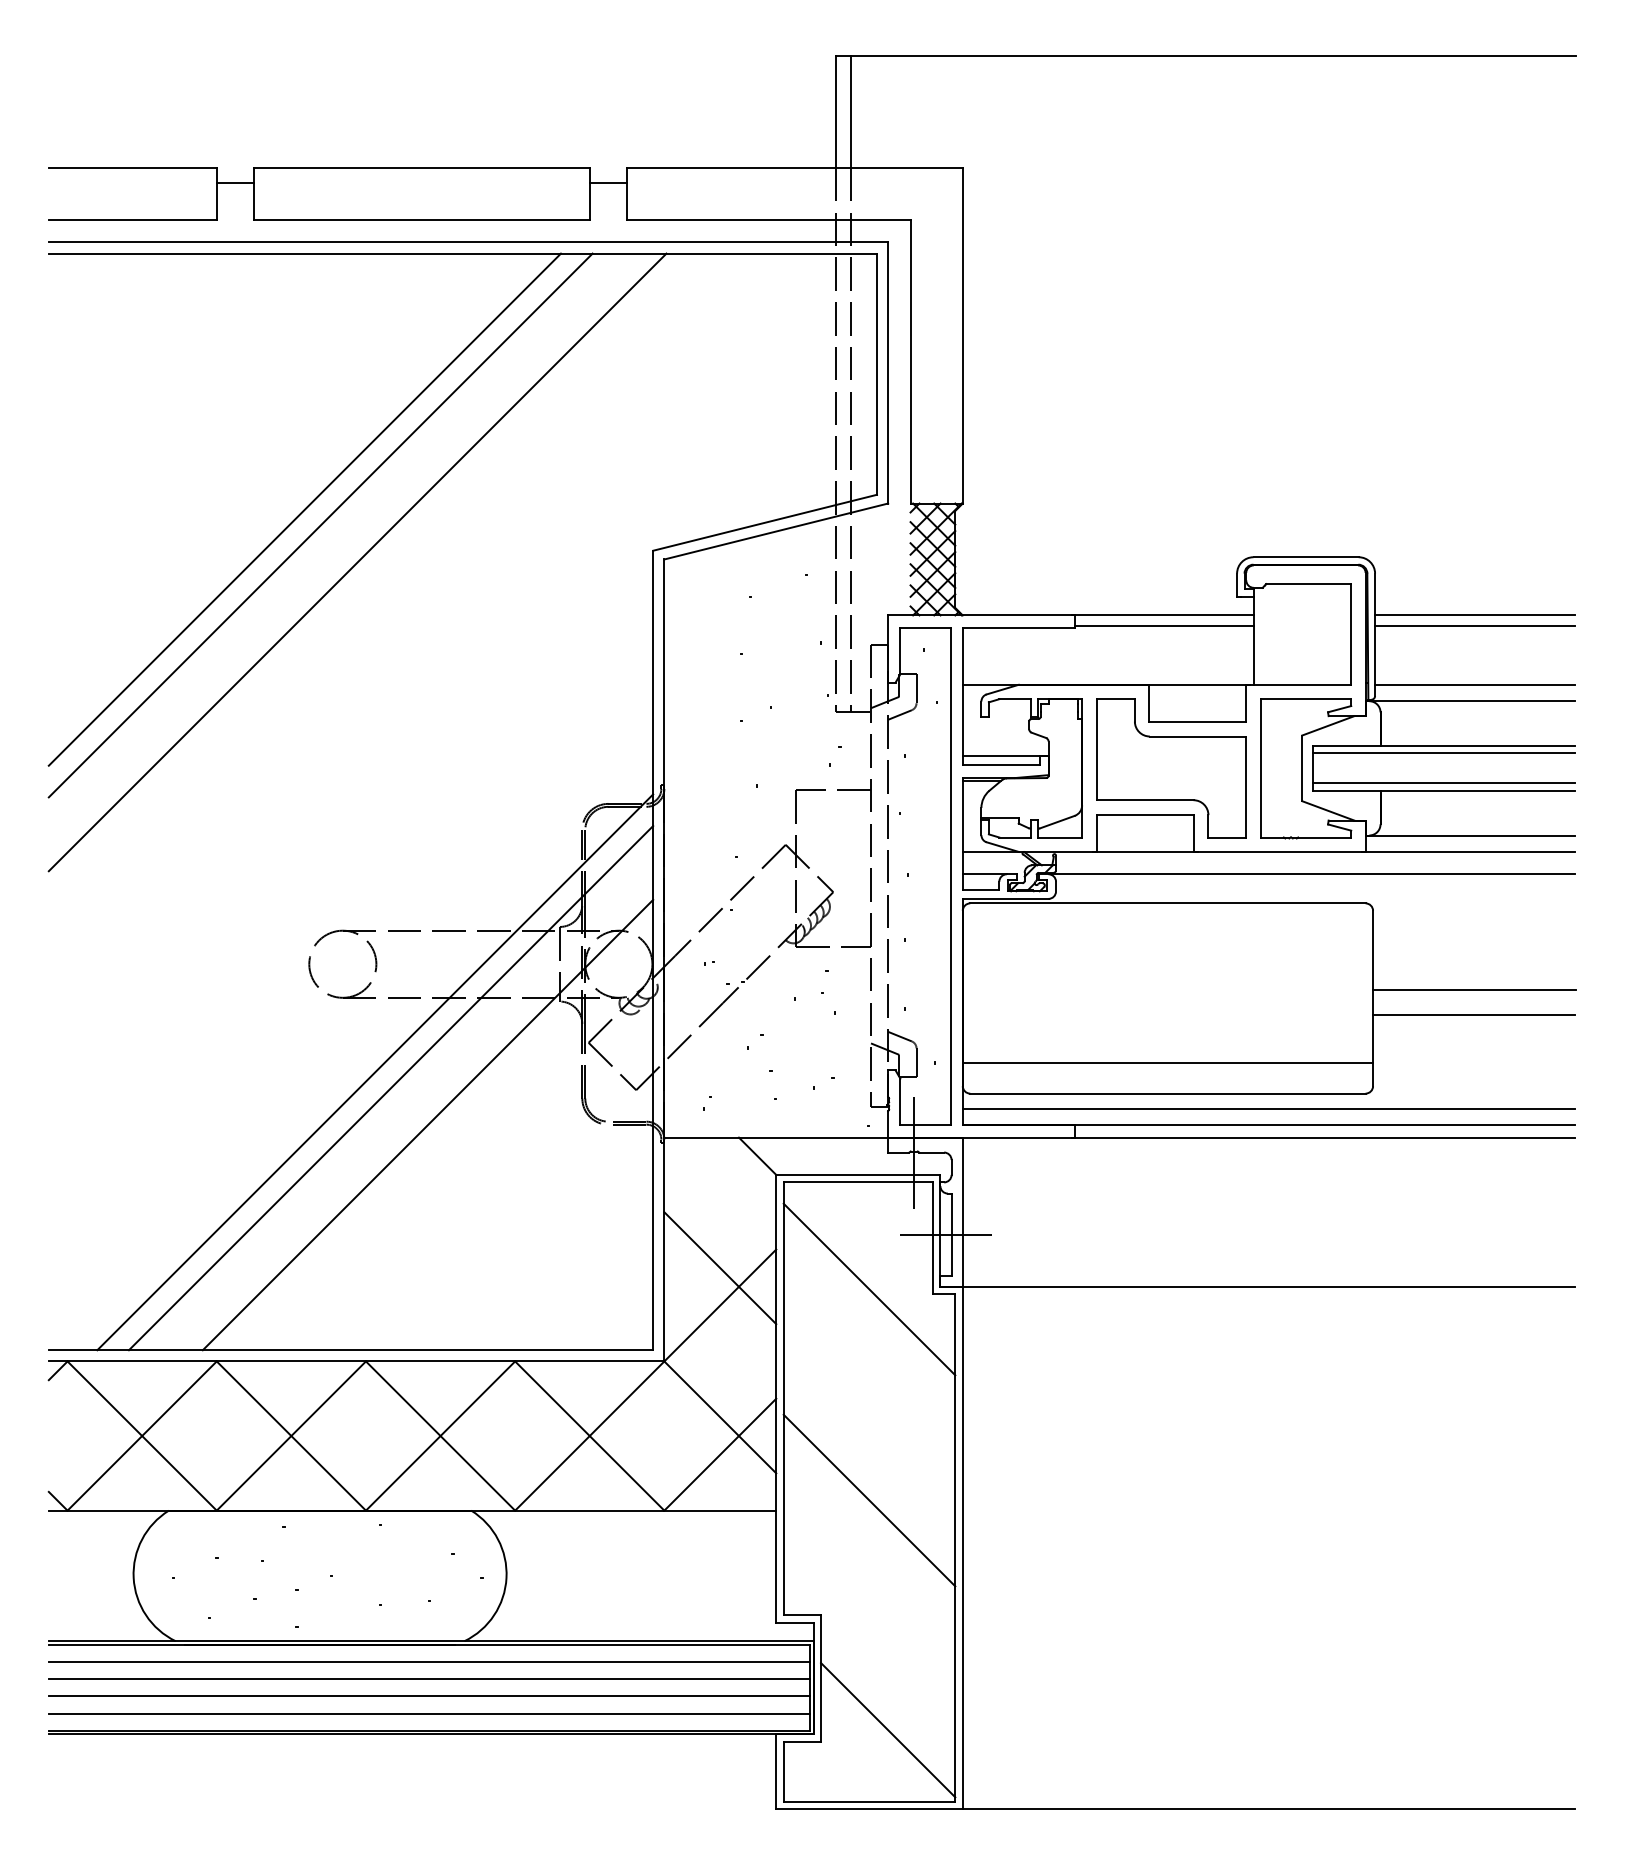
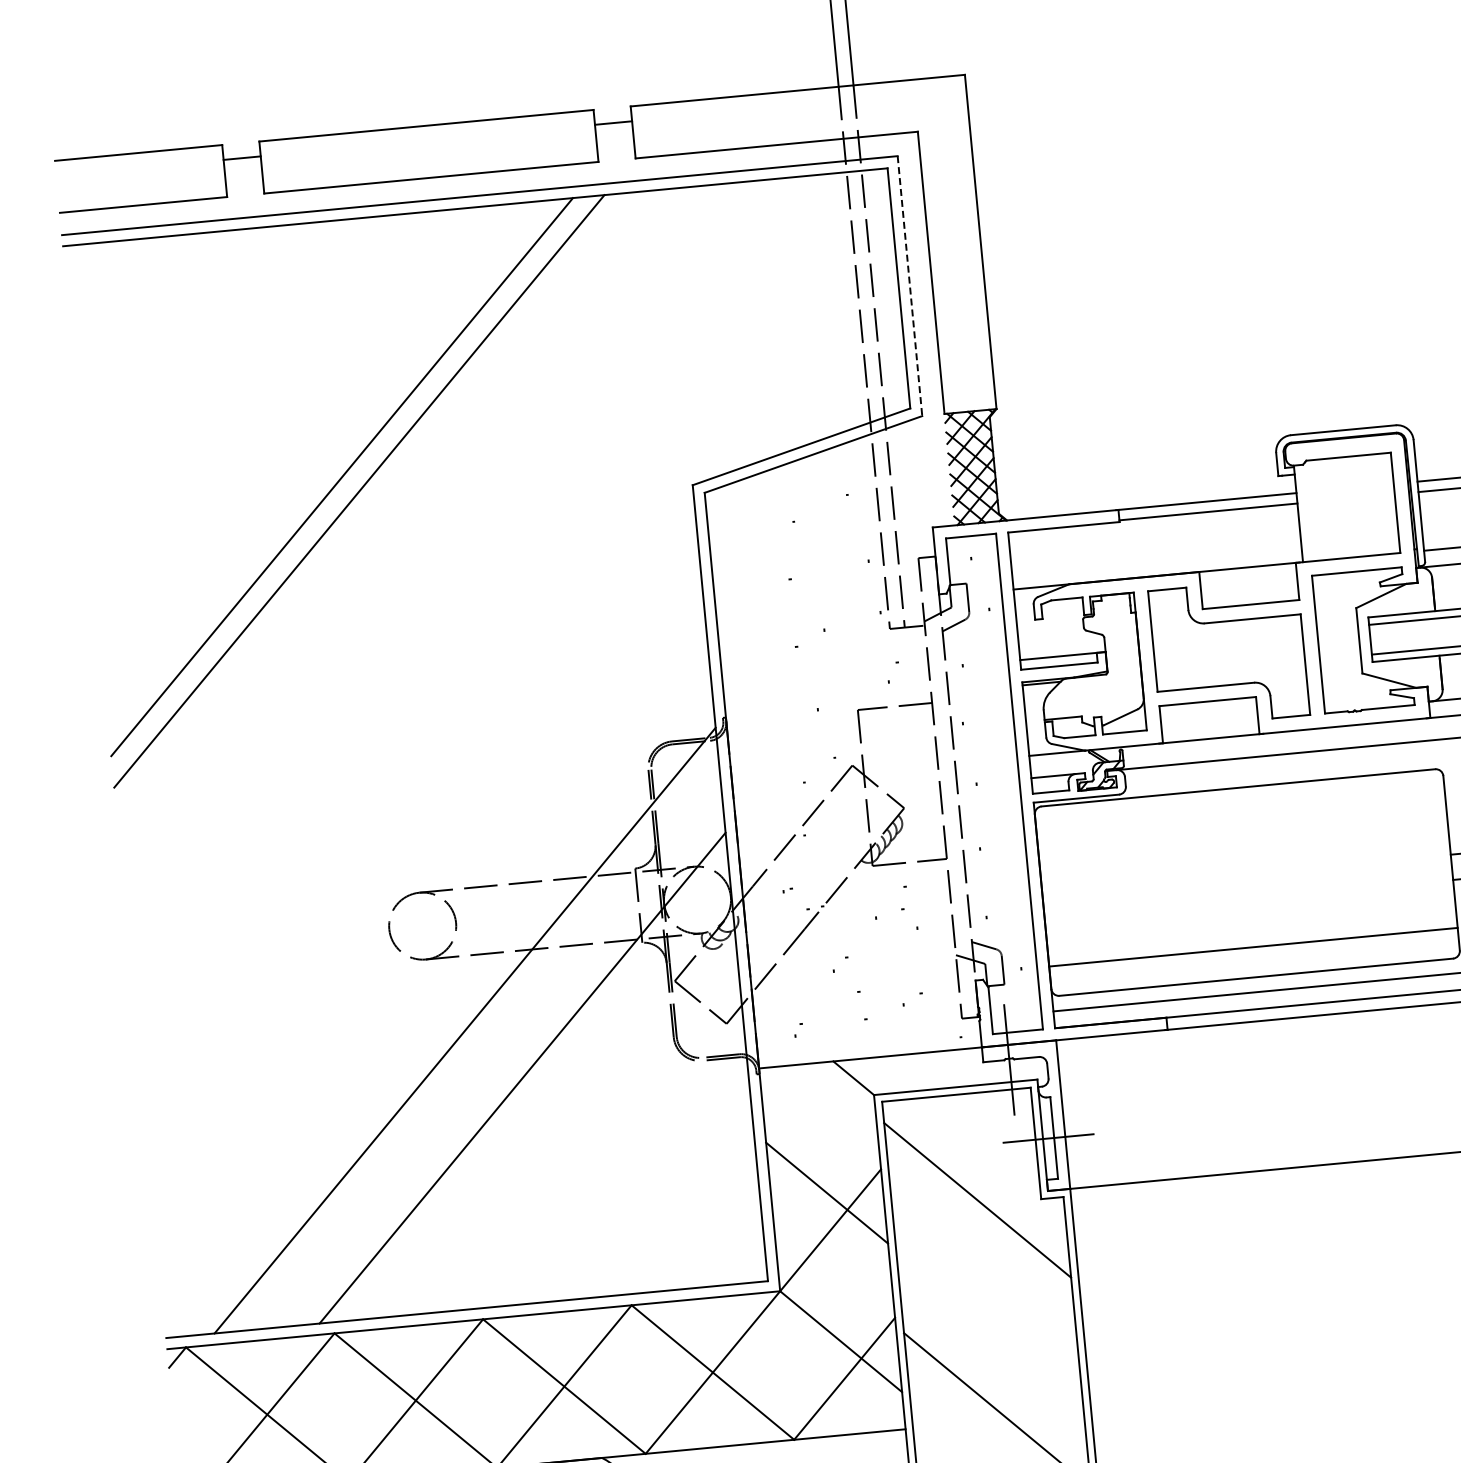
line: (888, 372) -> (910, 285), solid -> dashed
line: (357, 562) -> (399, 524), removed
line: (390, 1088) -> (481, 1045), removed

